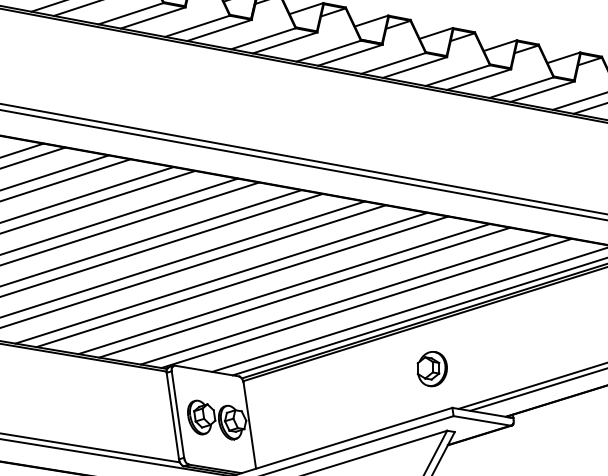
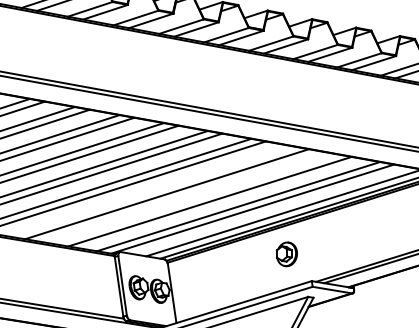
line: (221, 277) -> (152, 191), removed
line: (283, 289) -> (195, 199), removed
part: (431, 369) -> (286, 254), moved

